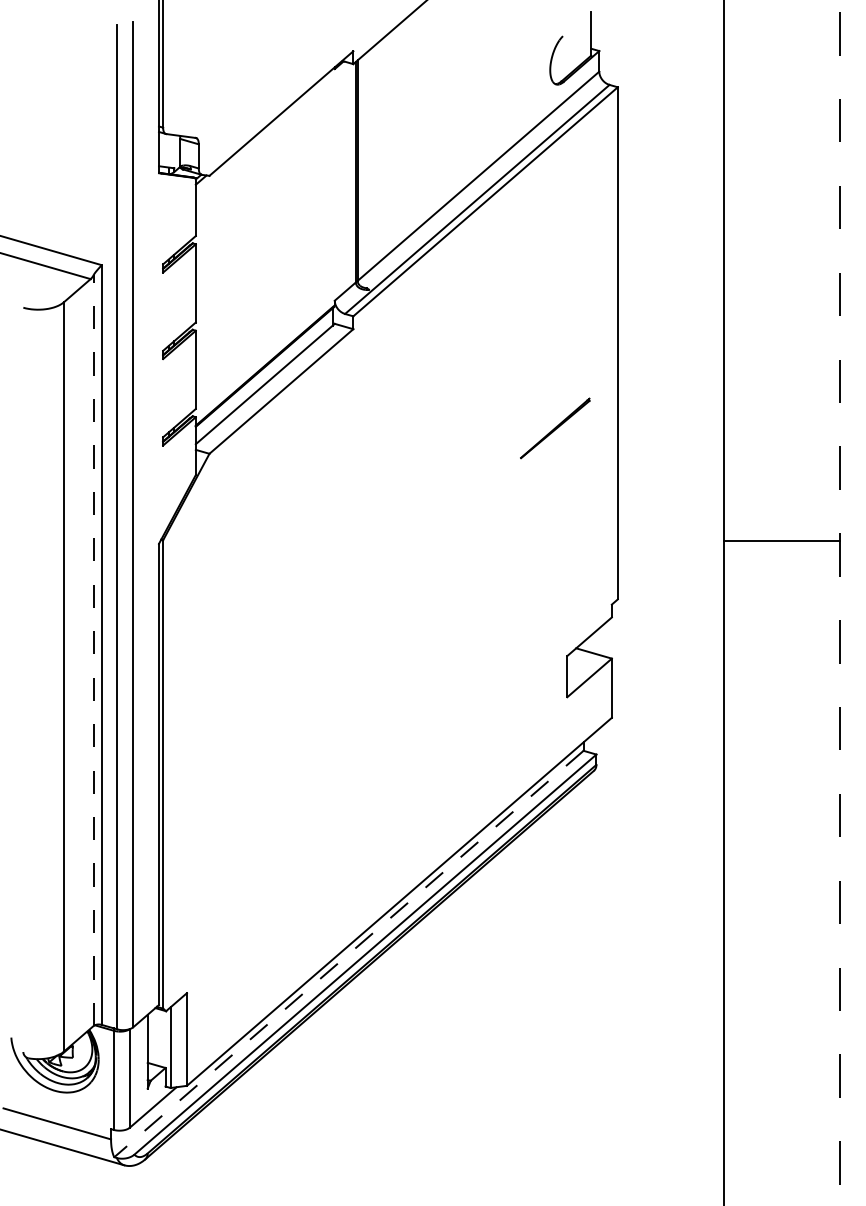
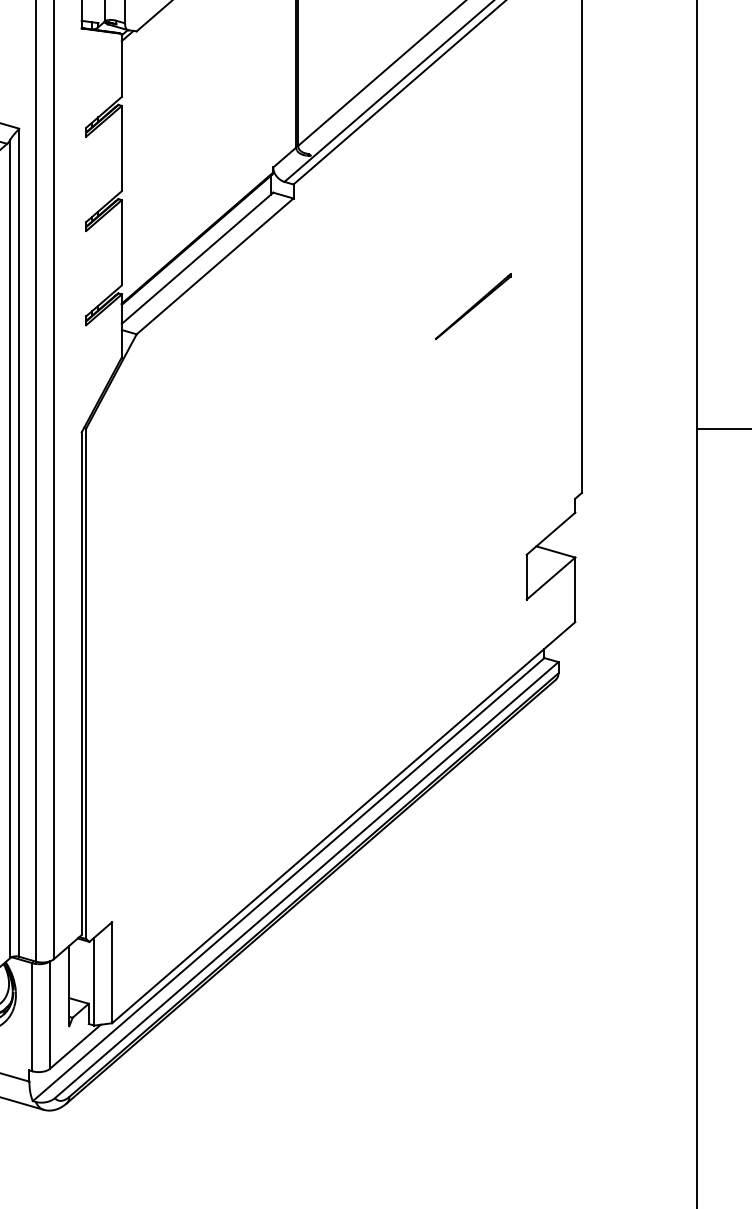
line: (555, 428) -> (473, 306), moved
line: (93, 650) -> (10, 548), dashed -> solid
line: (348, 954) -> (288, 880), dashed -> solid

